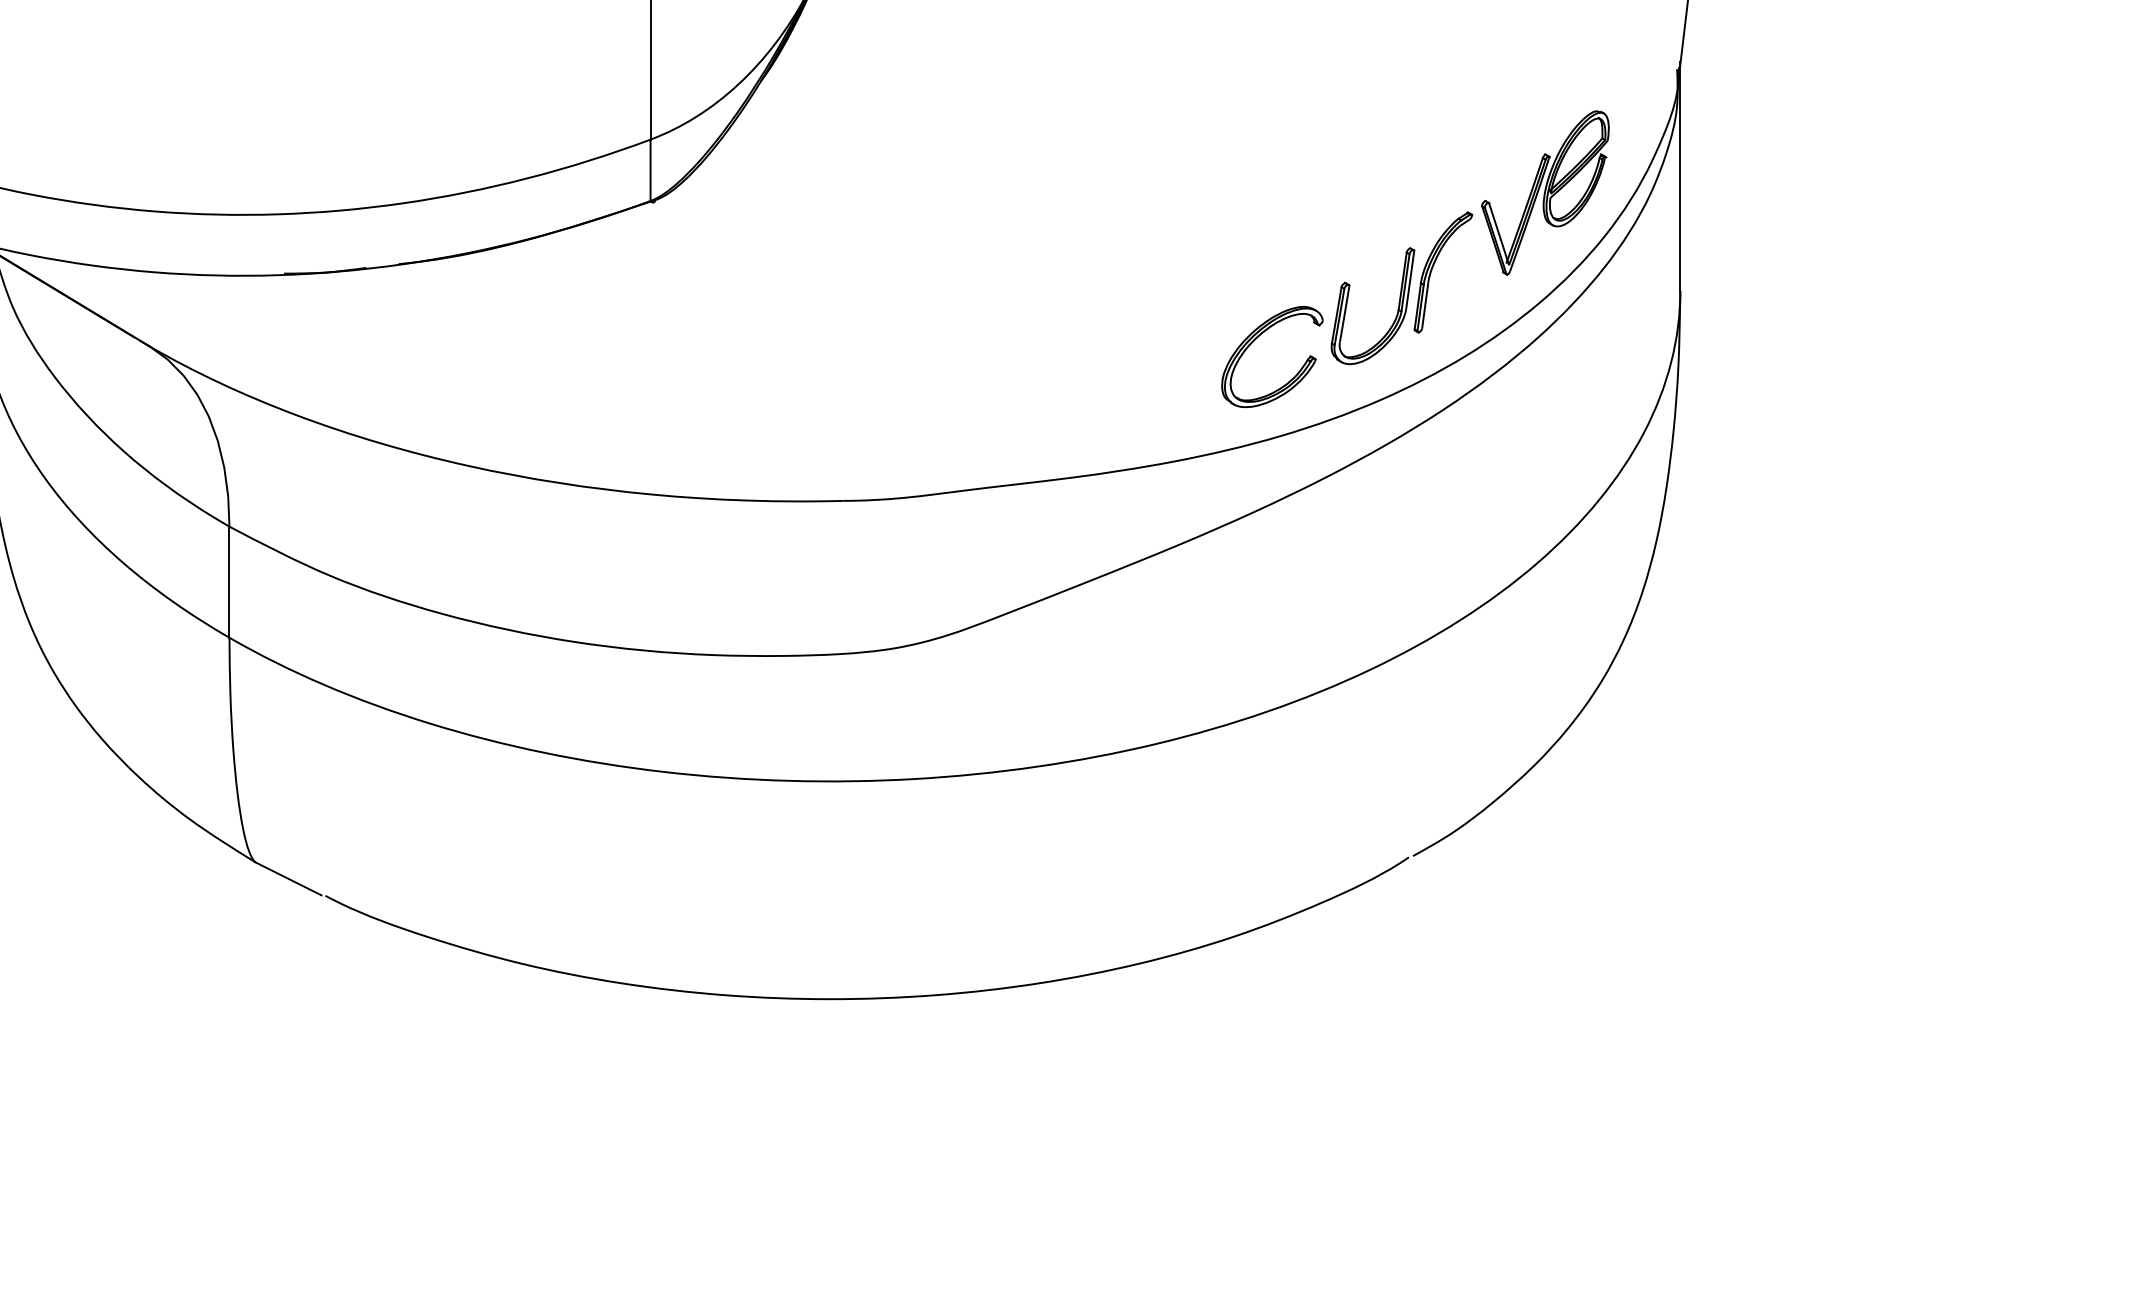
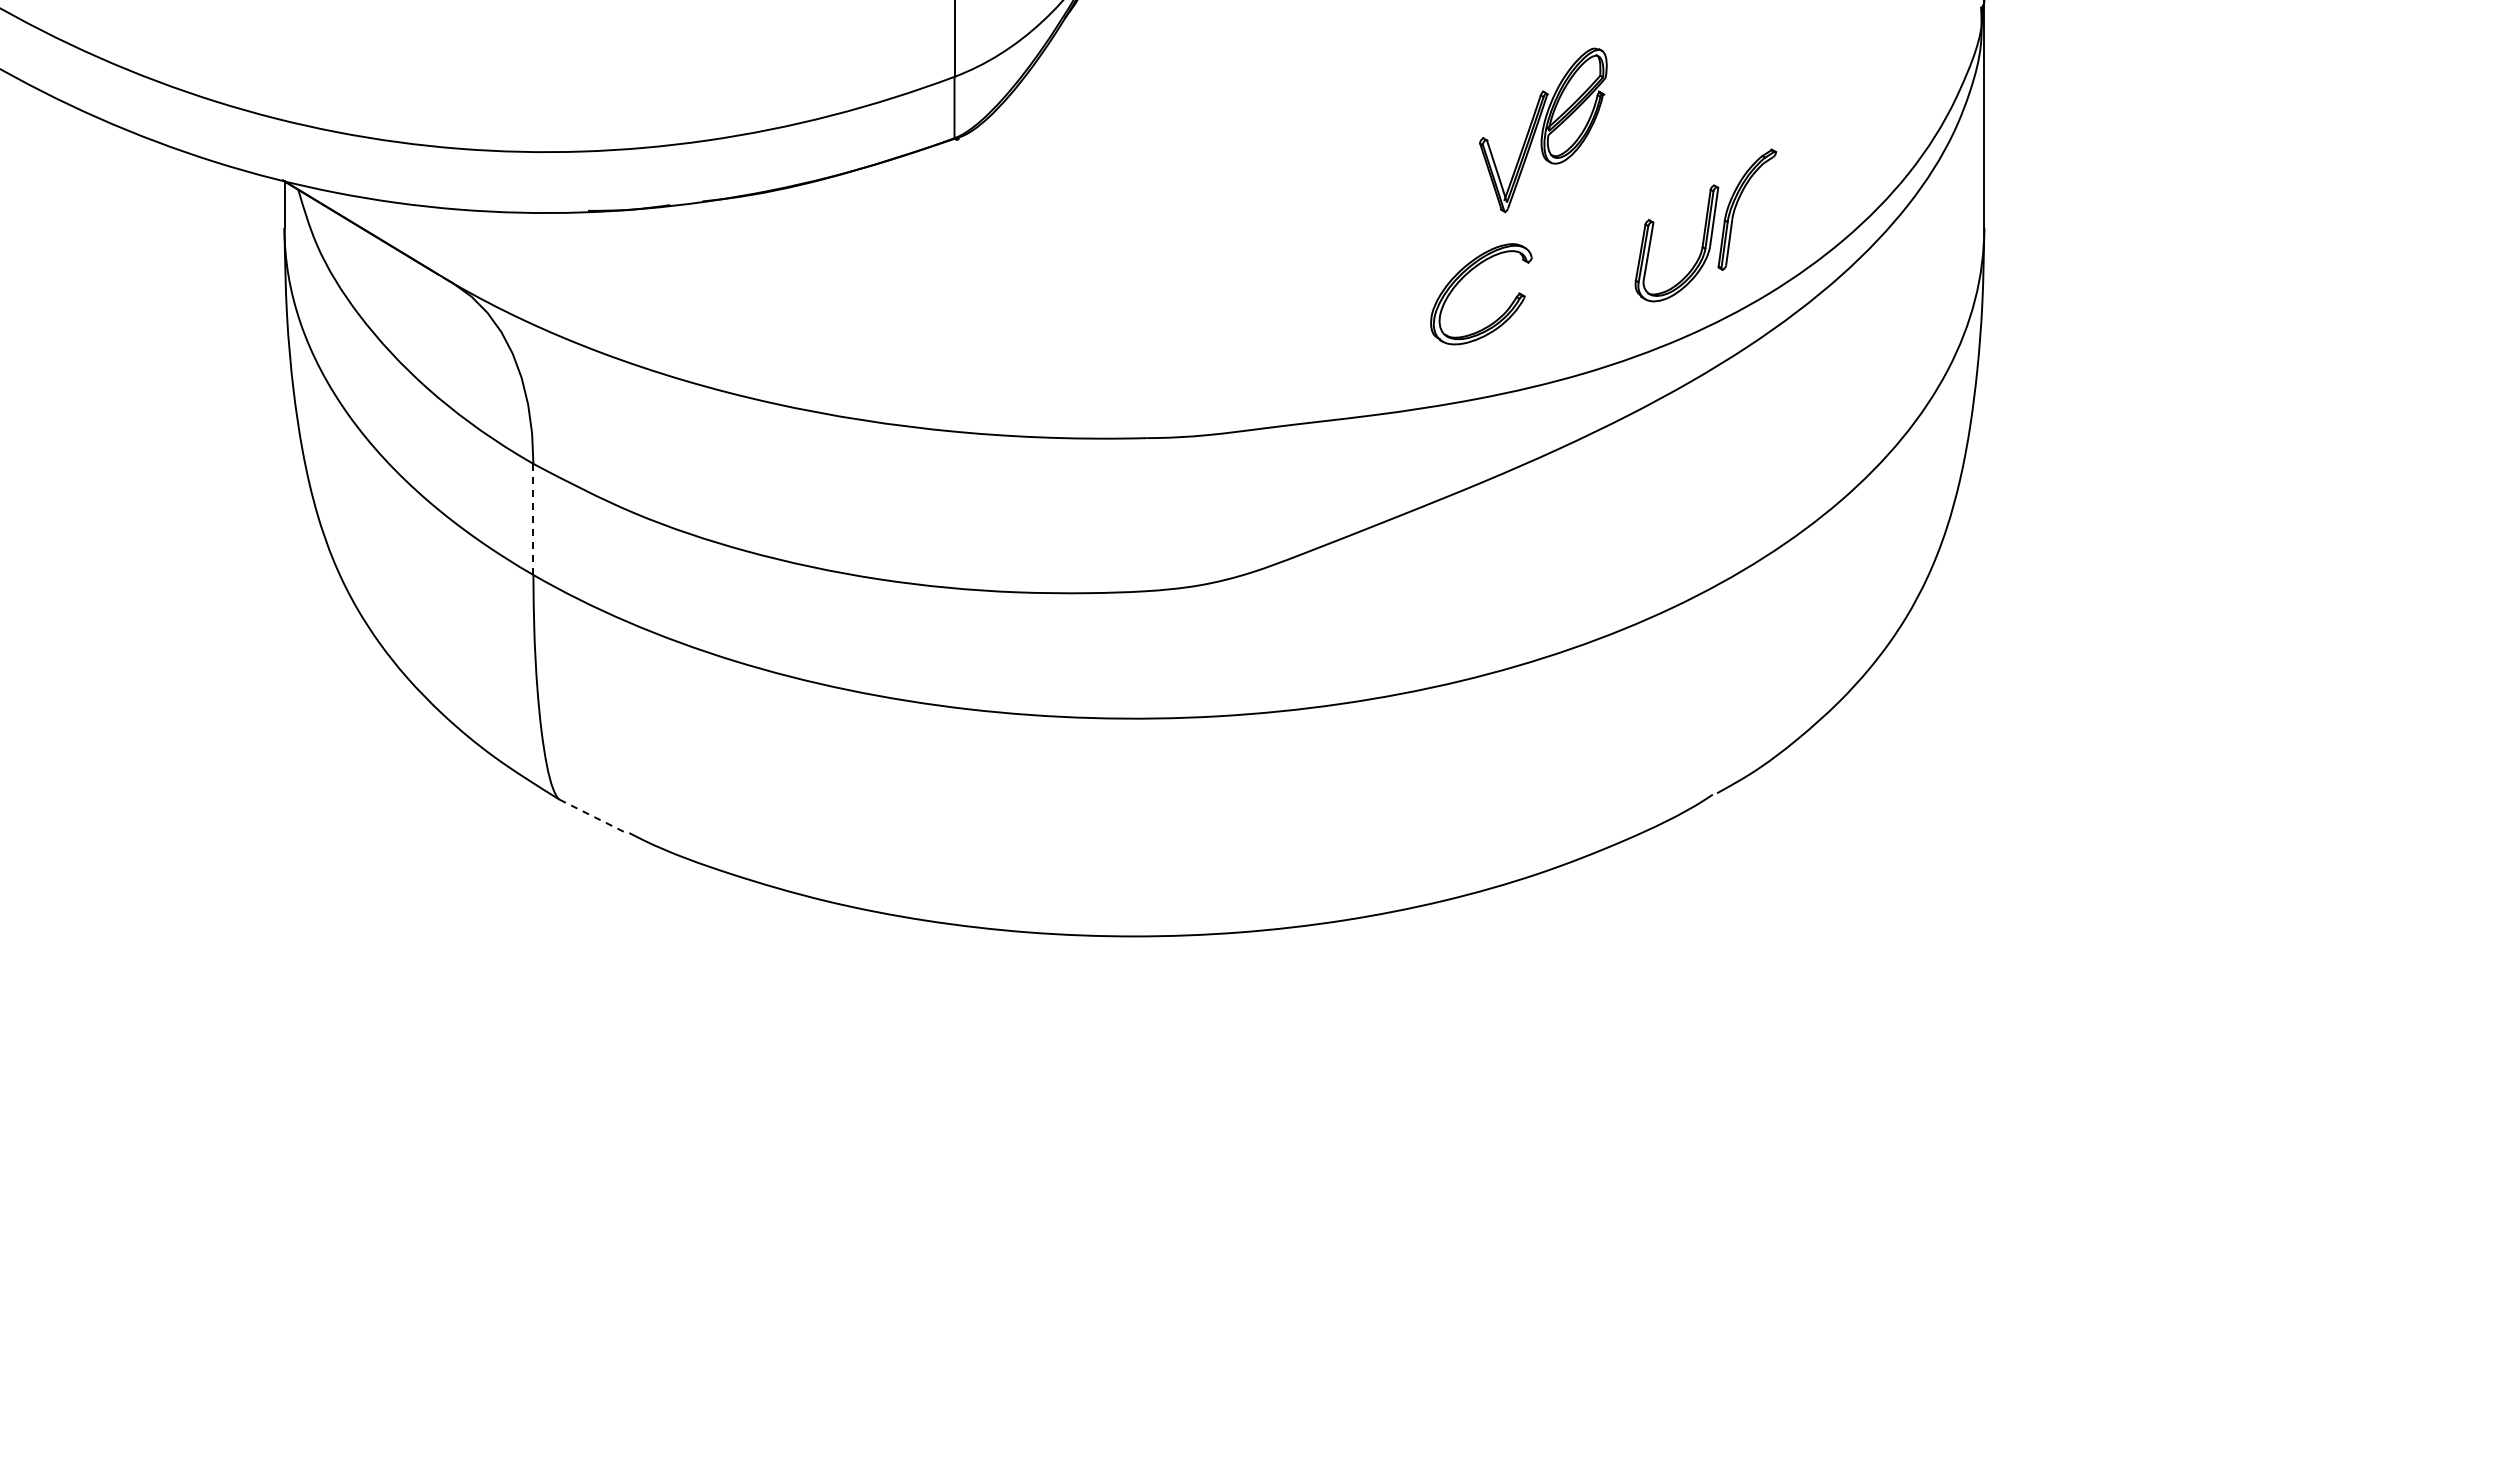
part: (1545, 193) -> (1543, 130), moved
part: (1255, 340) -> (1464, 277), moved
line: (229, 582) -> (533, 519), solid -> dashed
line: (288, 879) -> (592, 816), solid -> dashed

